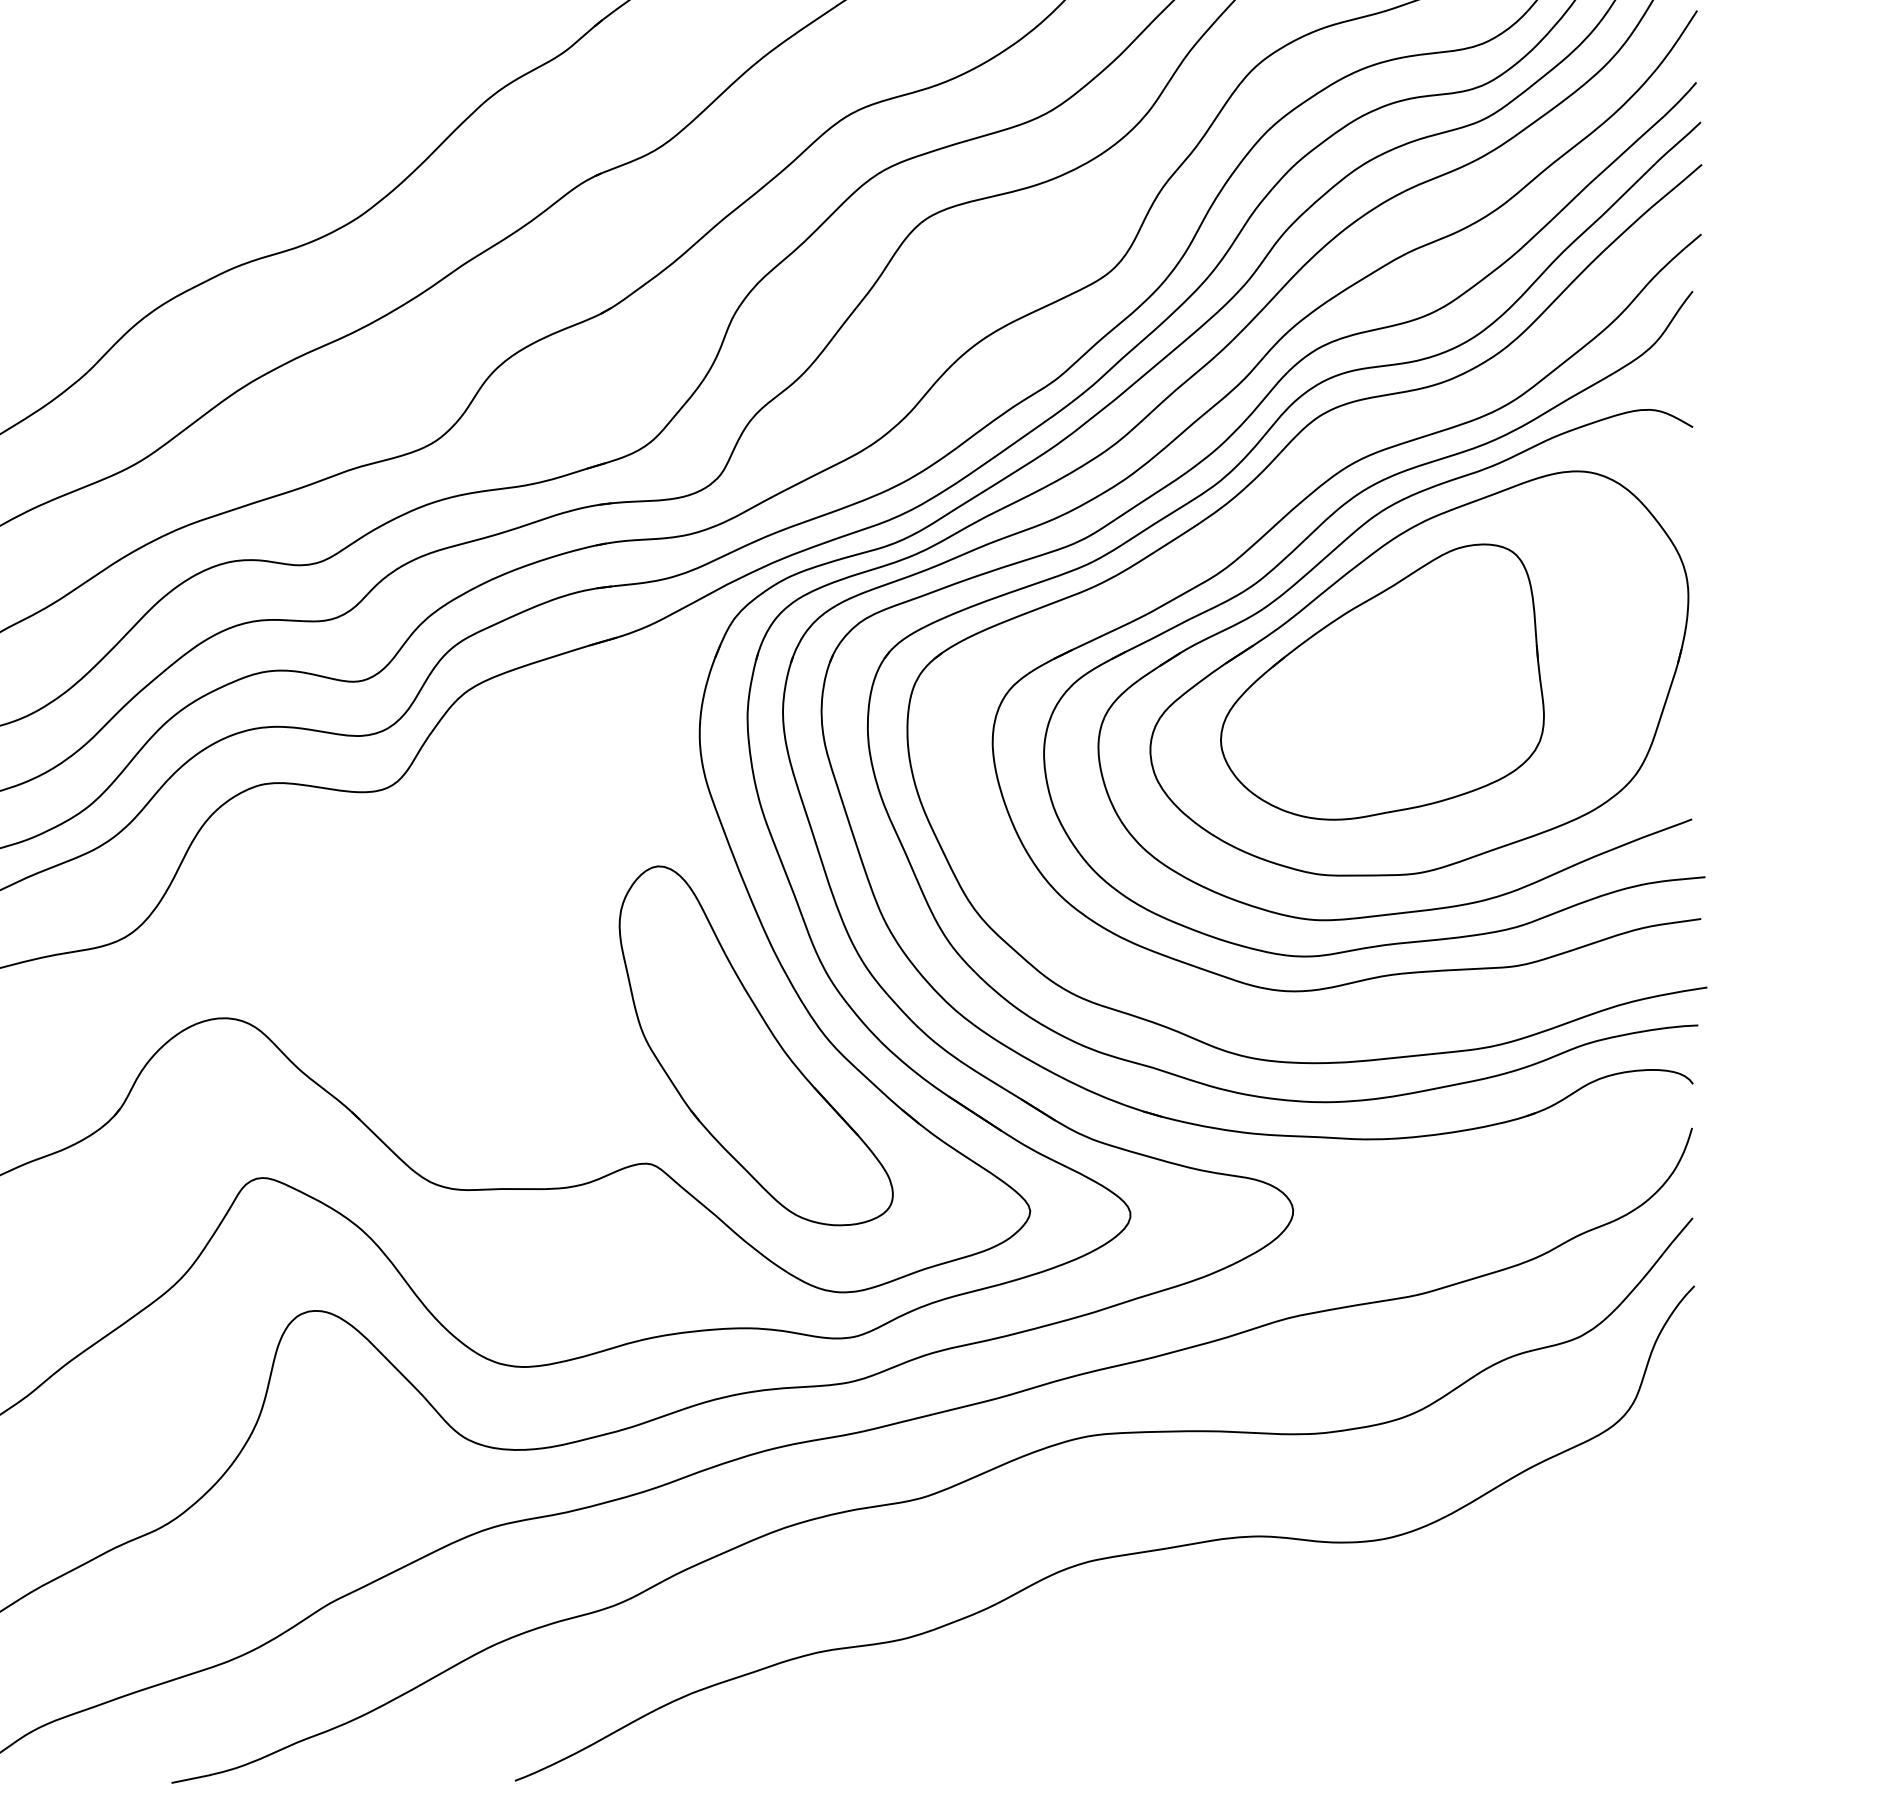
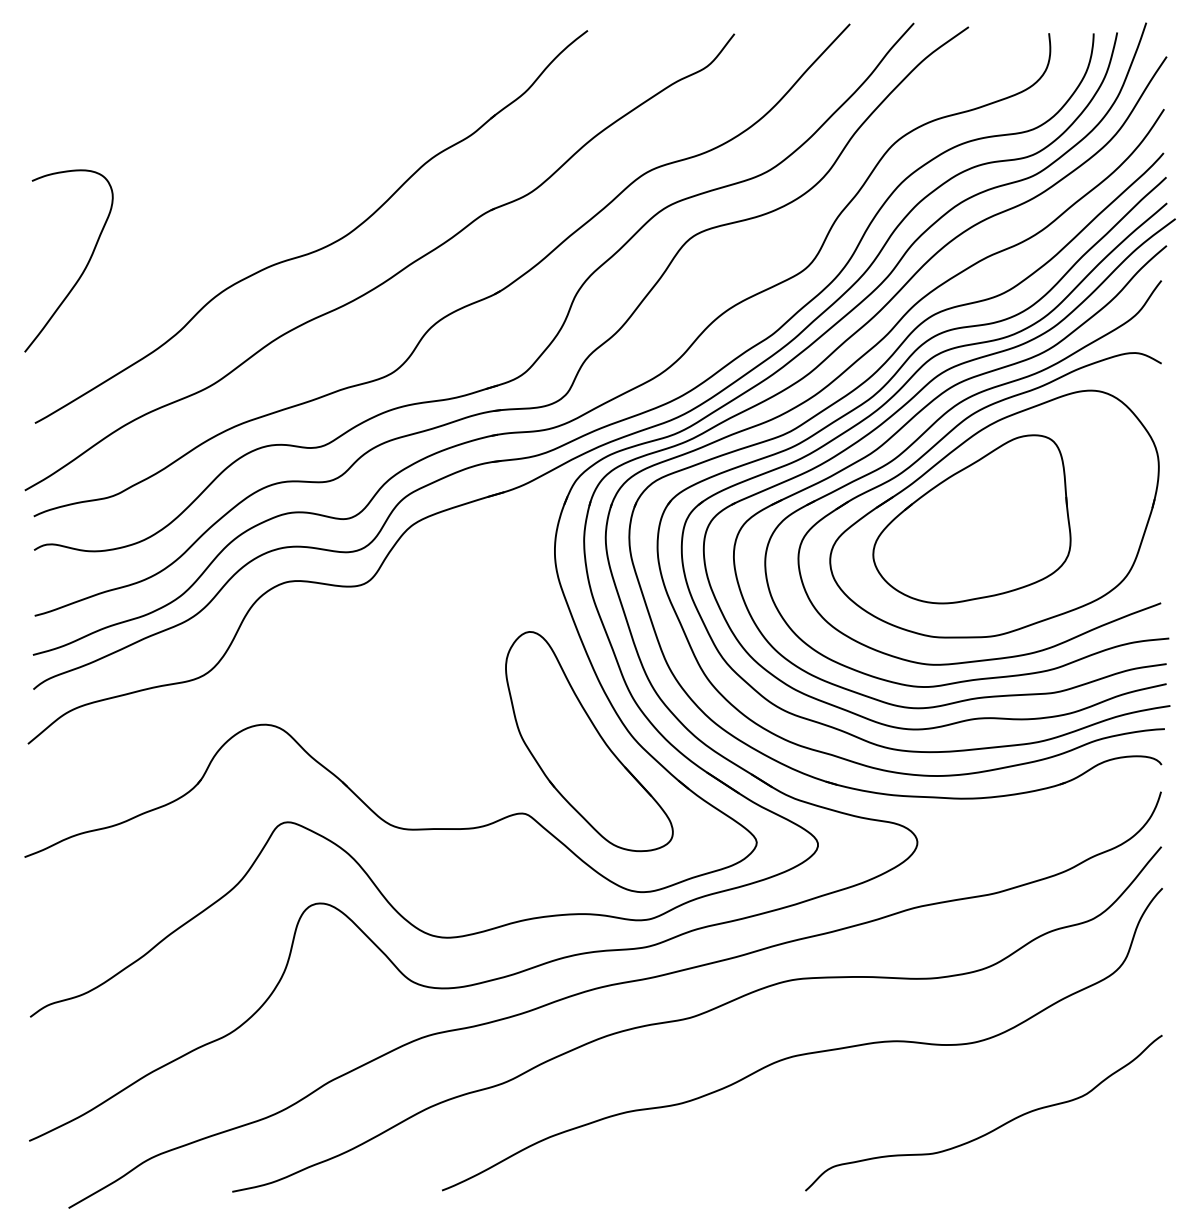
part: (1249, 516) -> (890, 418), added
curve: (1419, 1679) -> (994, 1128), added

